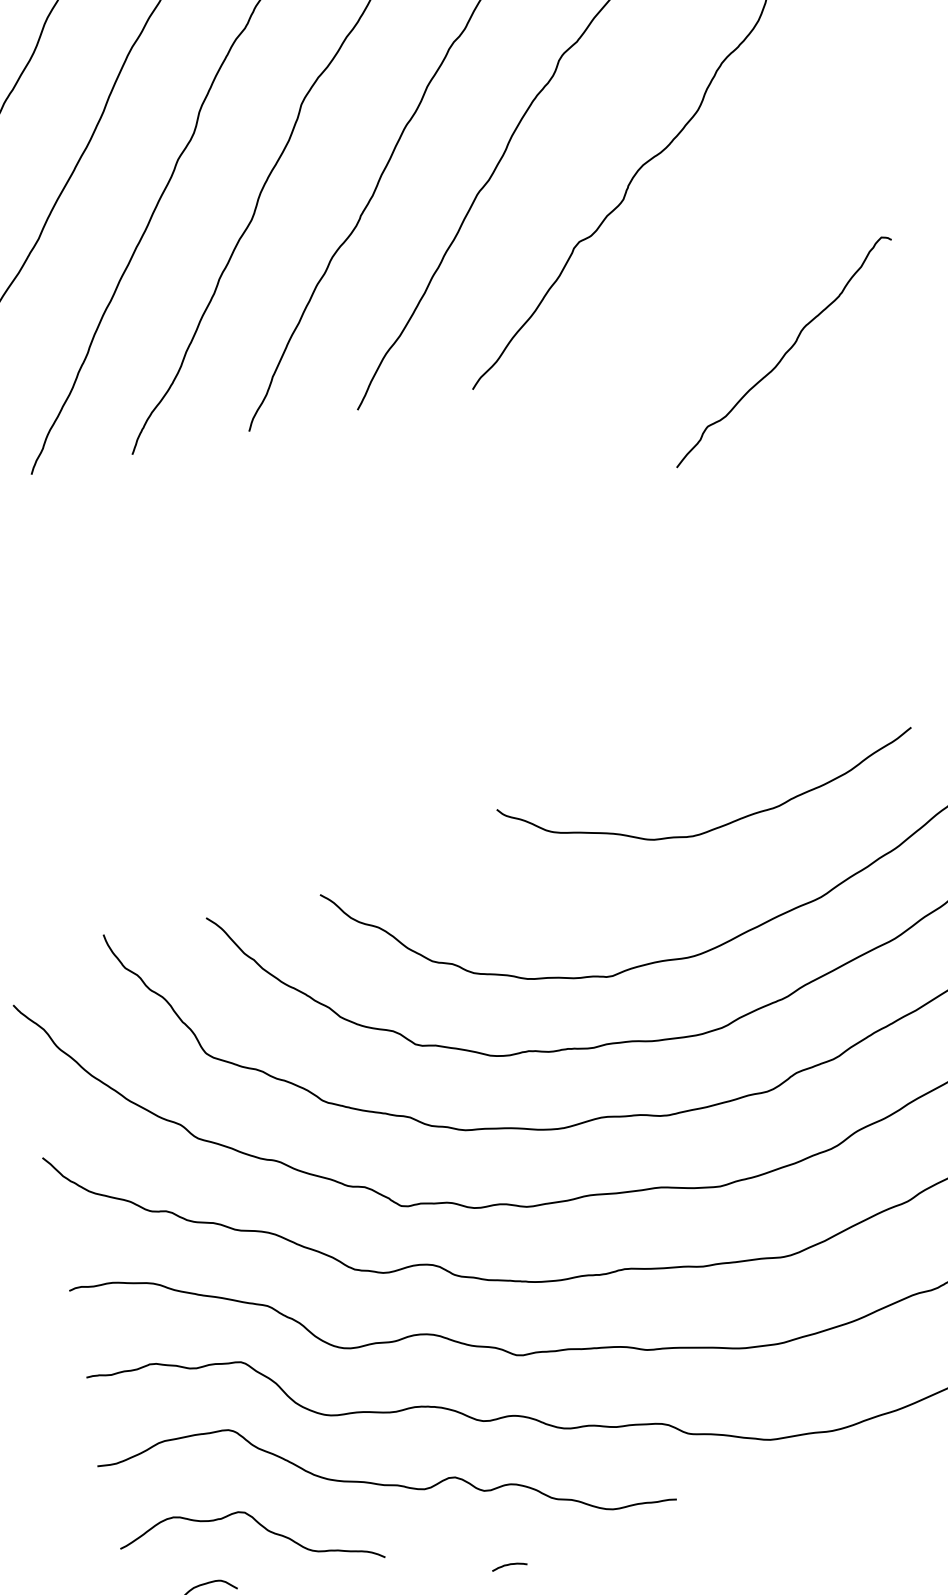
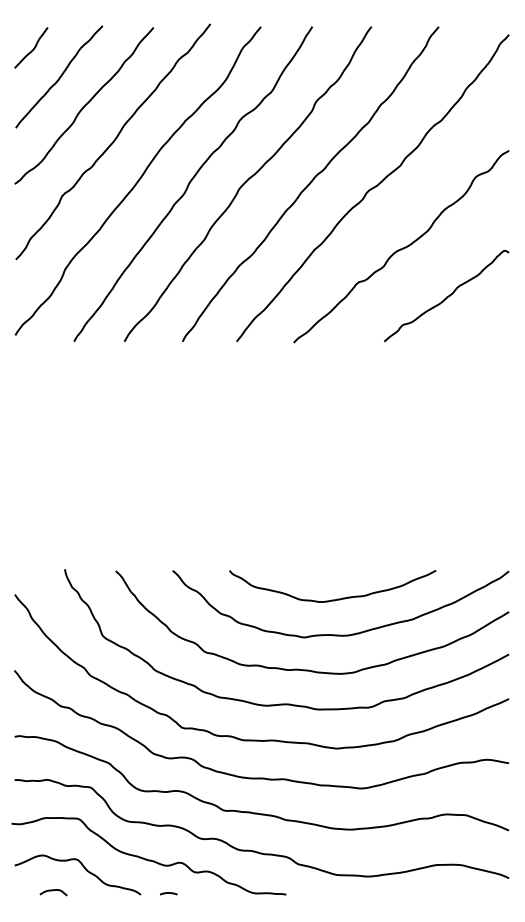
curve: (783, 352) -> (446, 296), moved
curve: (724, 822) -> (337, 598), moved
line: (508, 1565) -> (168, 893), moved

